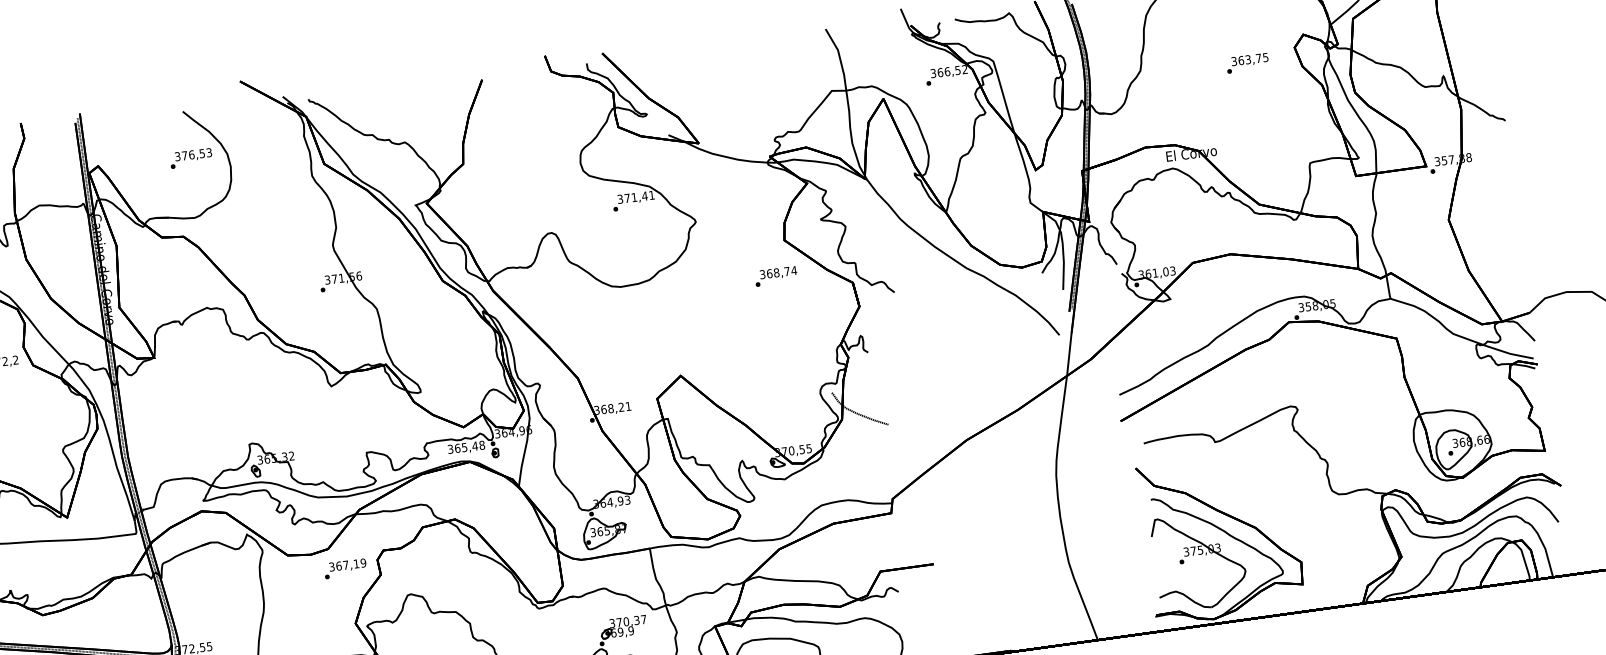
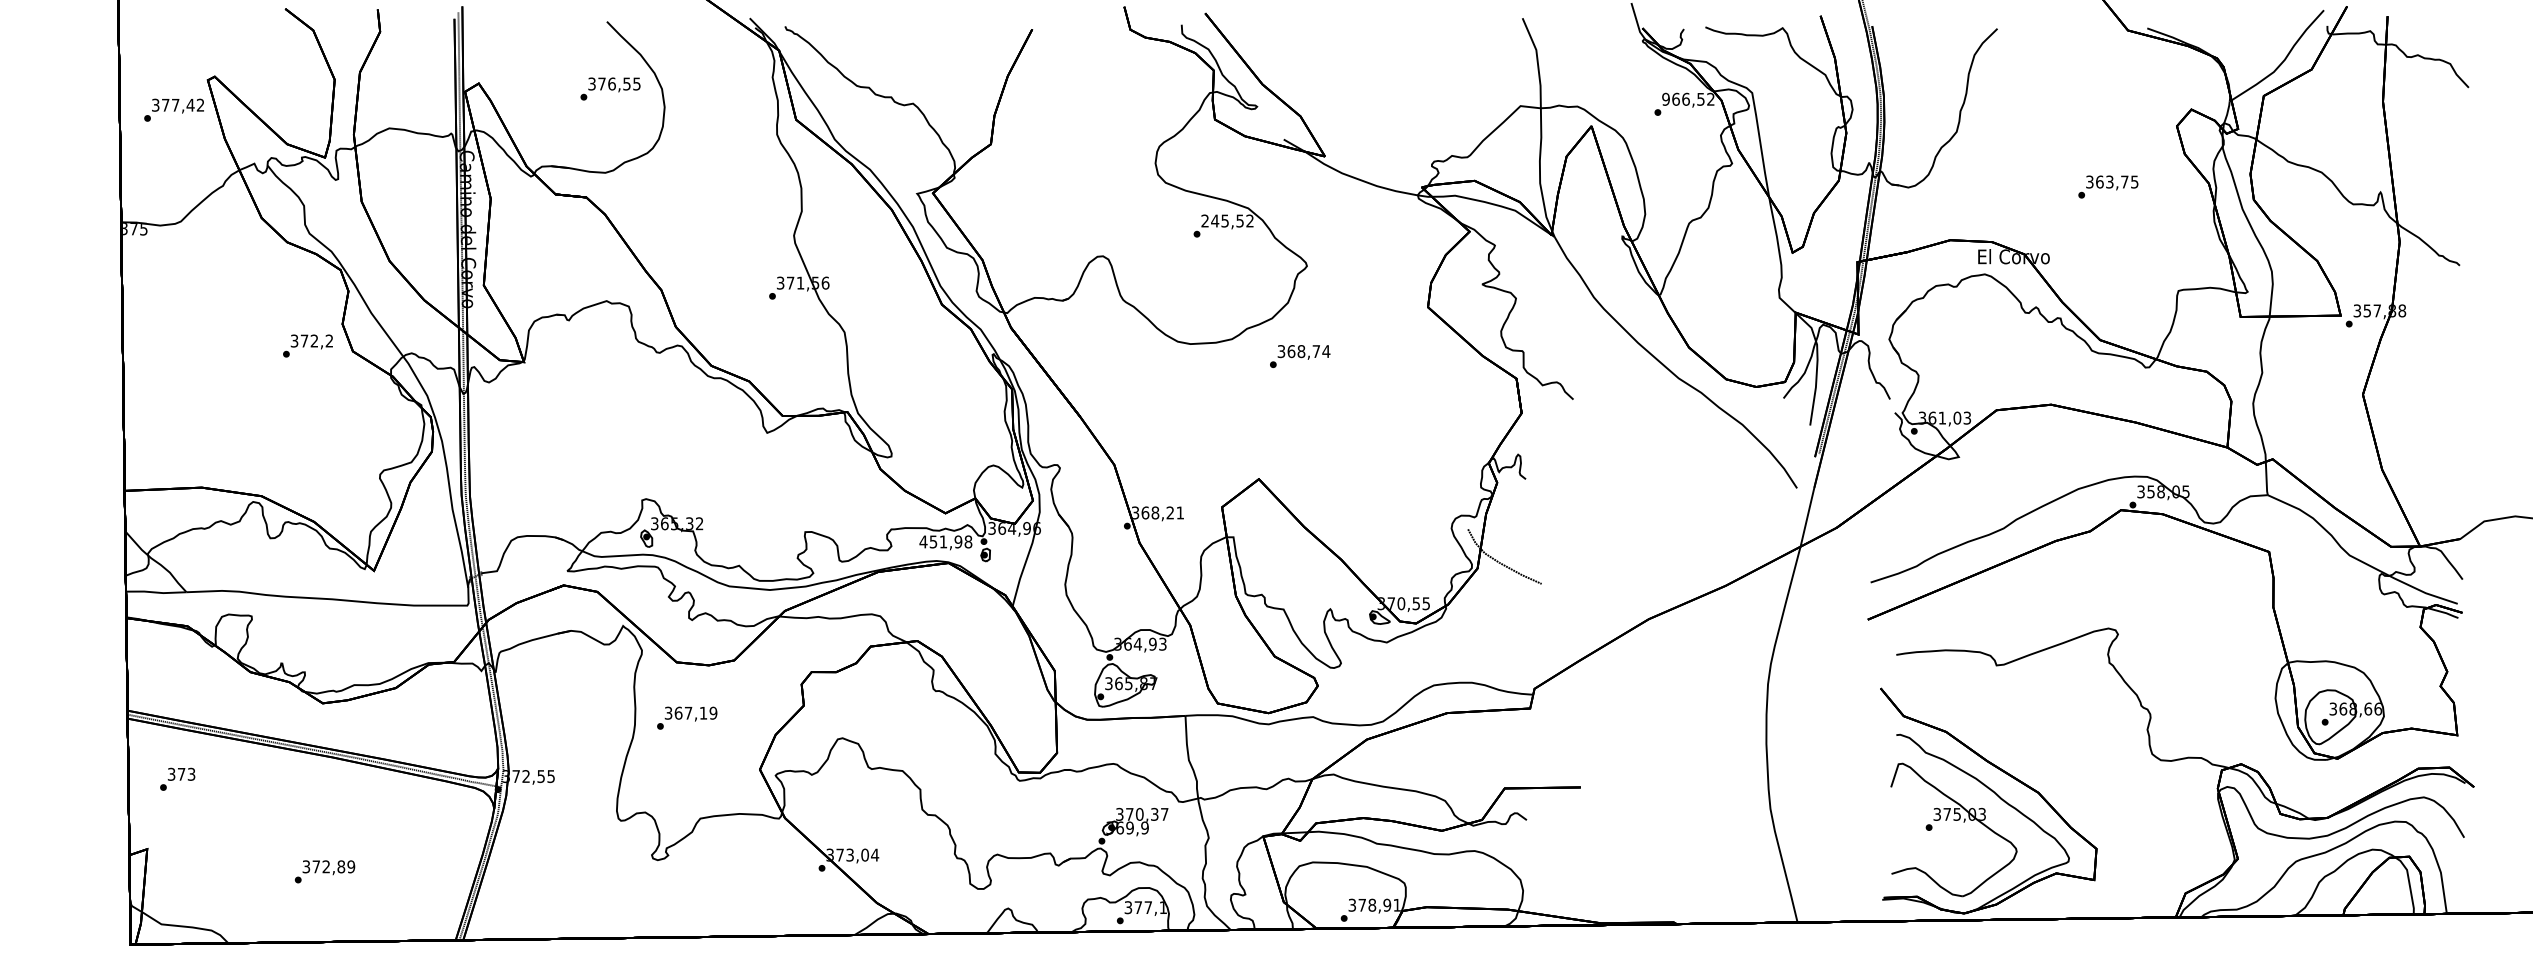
text: (1247, 62) -> (2108, 186), moved
text: (933, 73) -> (1665, 99), 366,52 -> 966,52
text: (208, 152) -> (636, 83), 376,53 -> 376,55
text: (636, 196) -> (1227, 220), 371,41 -> 245,52
text: (776, 276) -> (1300, 356), moved
text: (462, 447) -> (940, 541), 365,48 -> 451,98
text: (345, 568) -> (687, 717), moved

